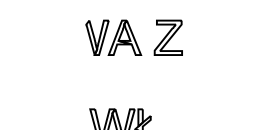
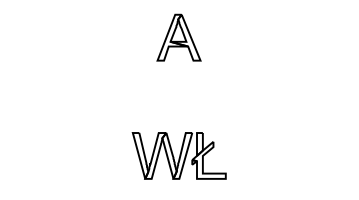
part: (97, 37) -> (142, 37), removed
part: (168, 37) -> (236, 37), removed

